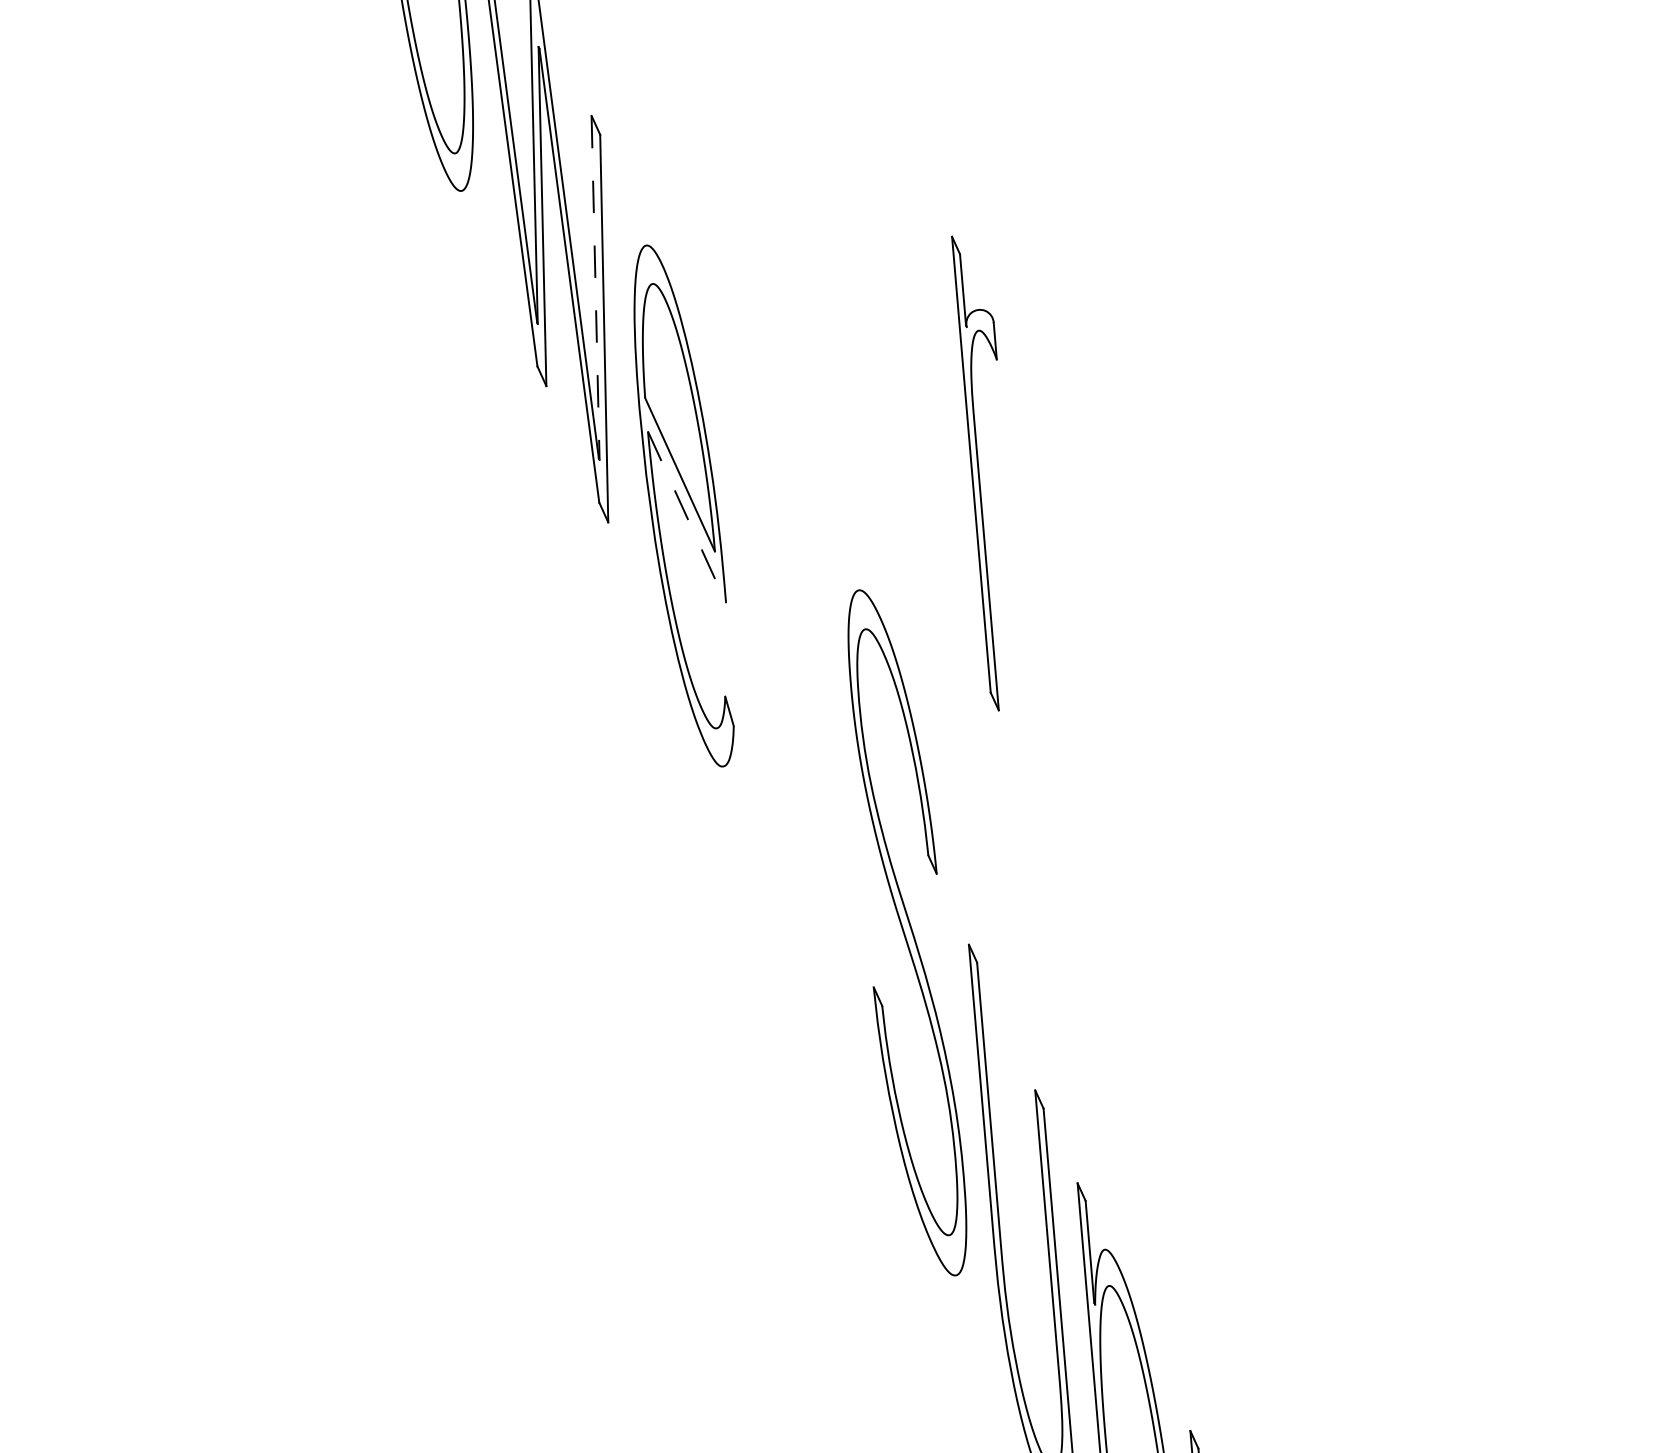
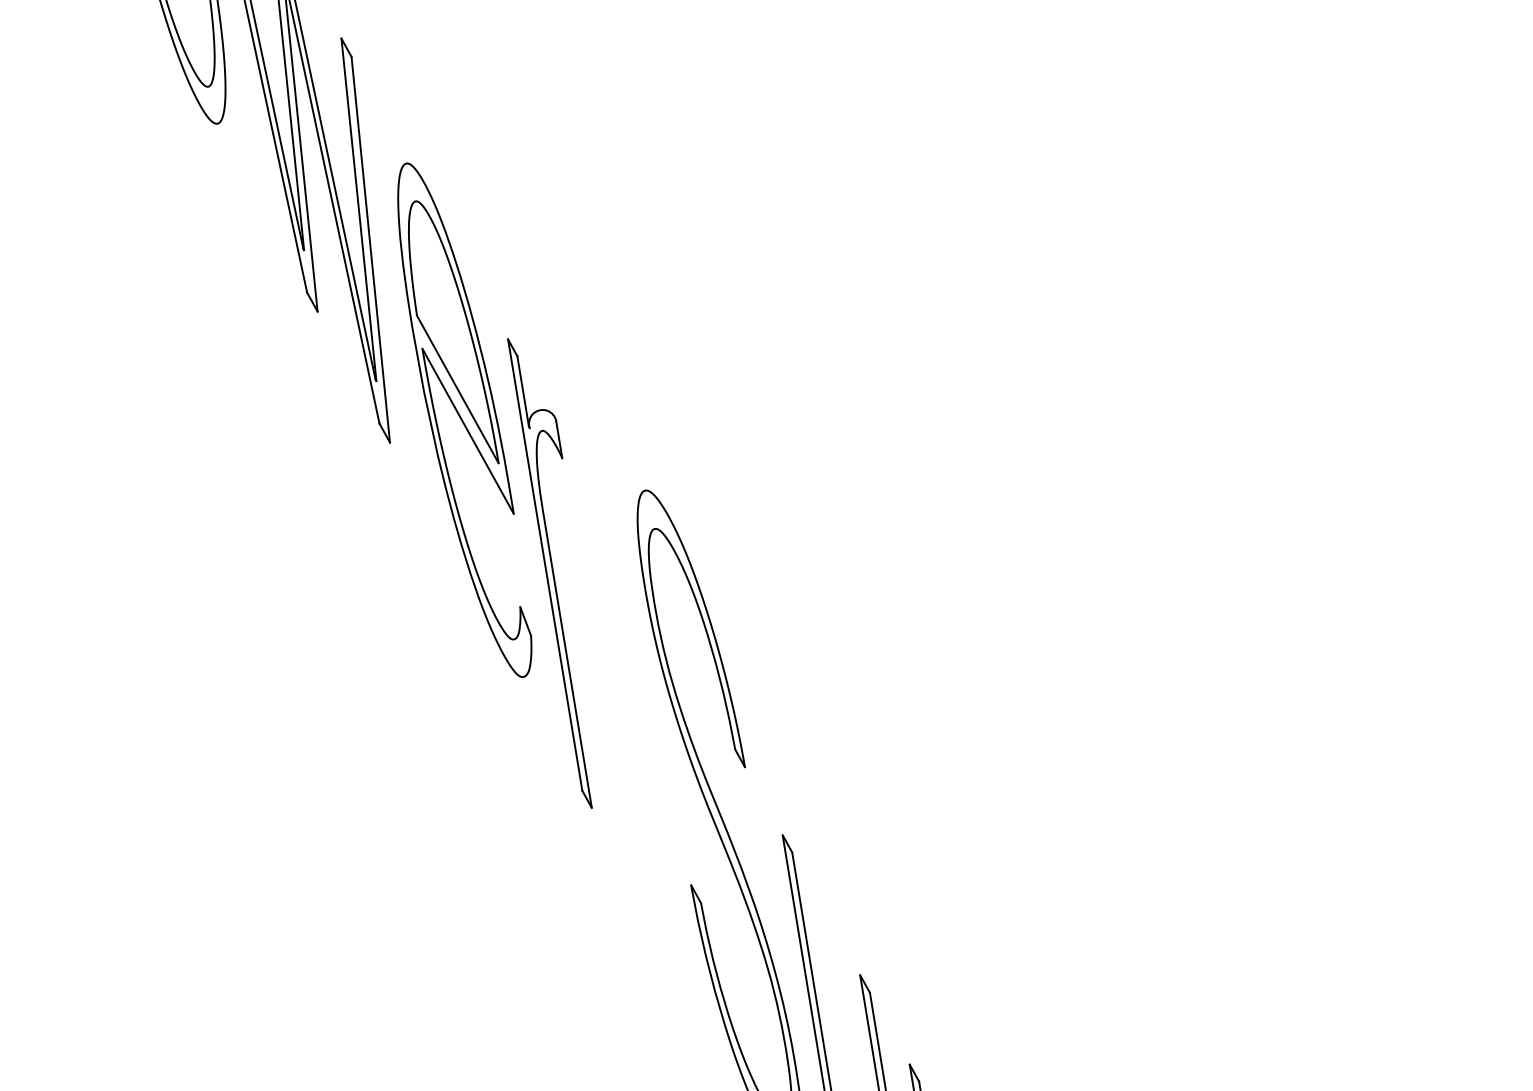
line: (595, 288) -> (358, 210), dashed -> solid
part: (975, 473) -> (549, 573), moved
line: (687, 517) -> (468, 431), dashed -> solid

